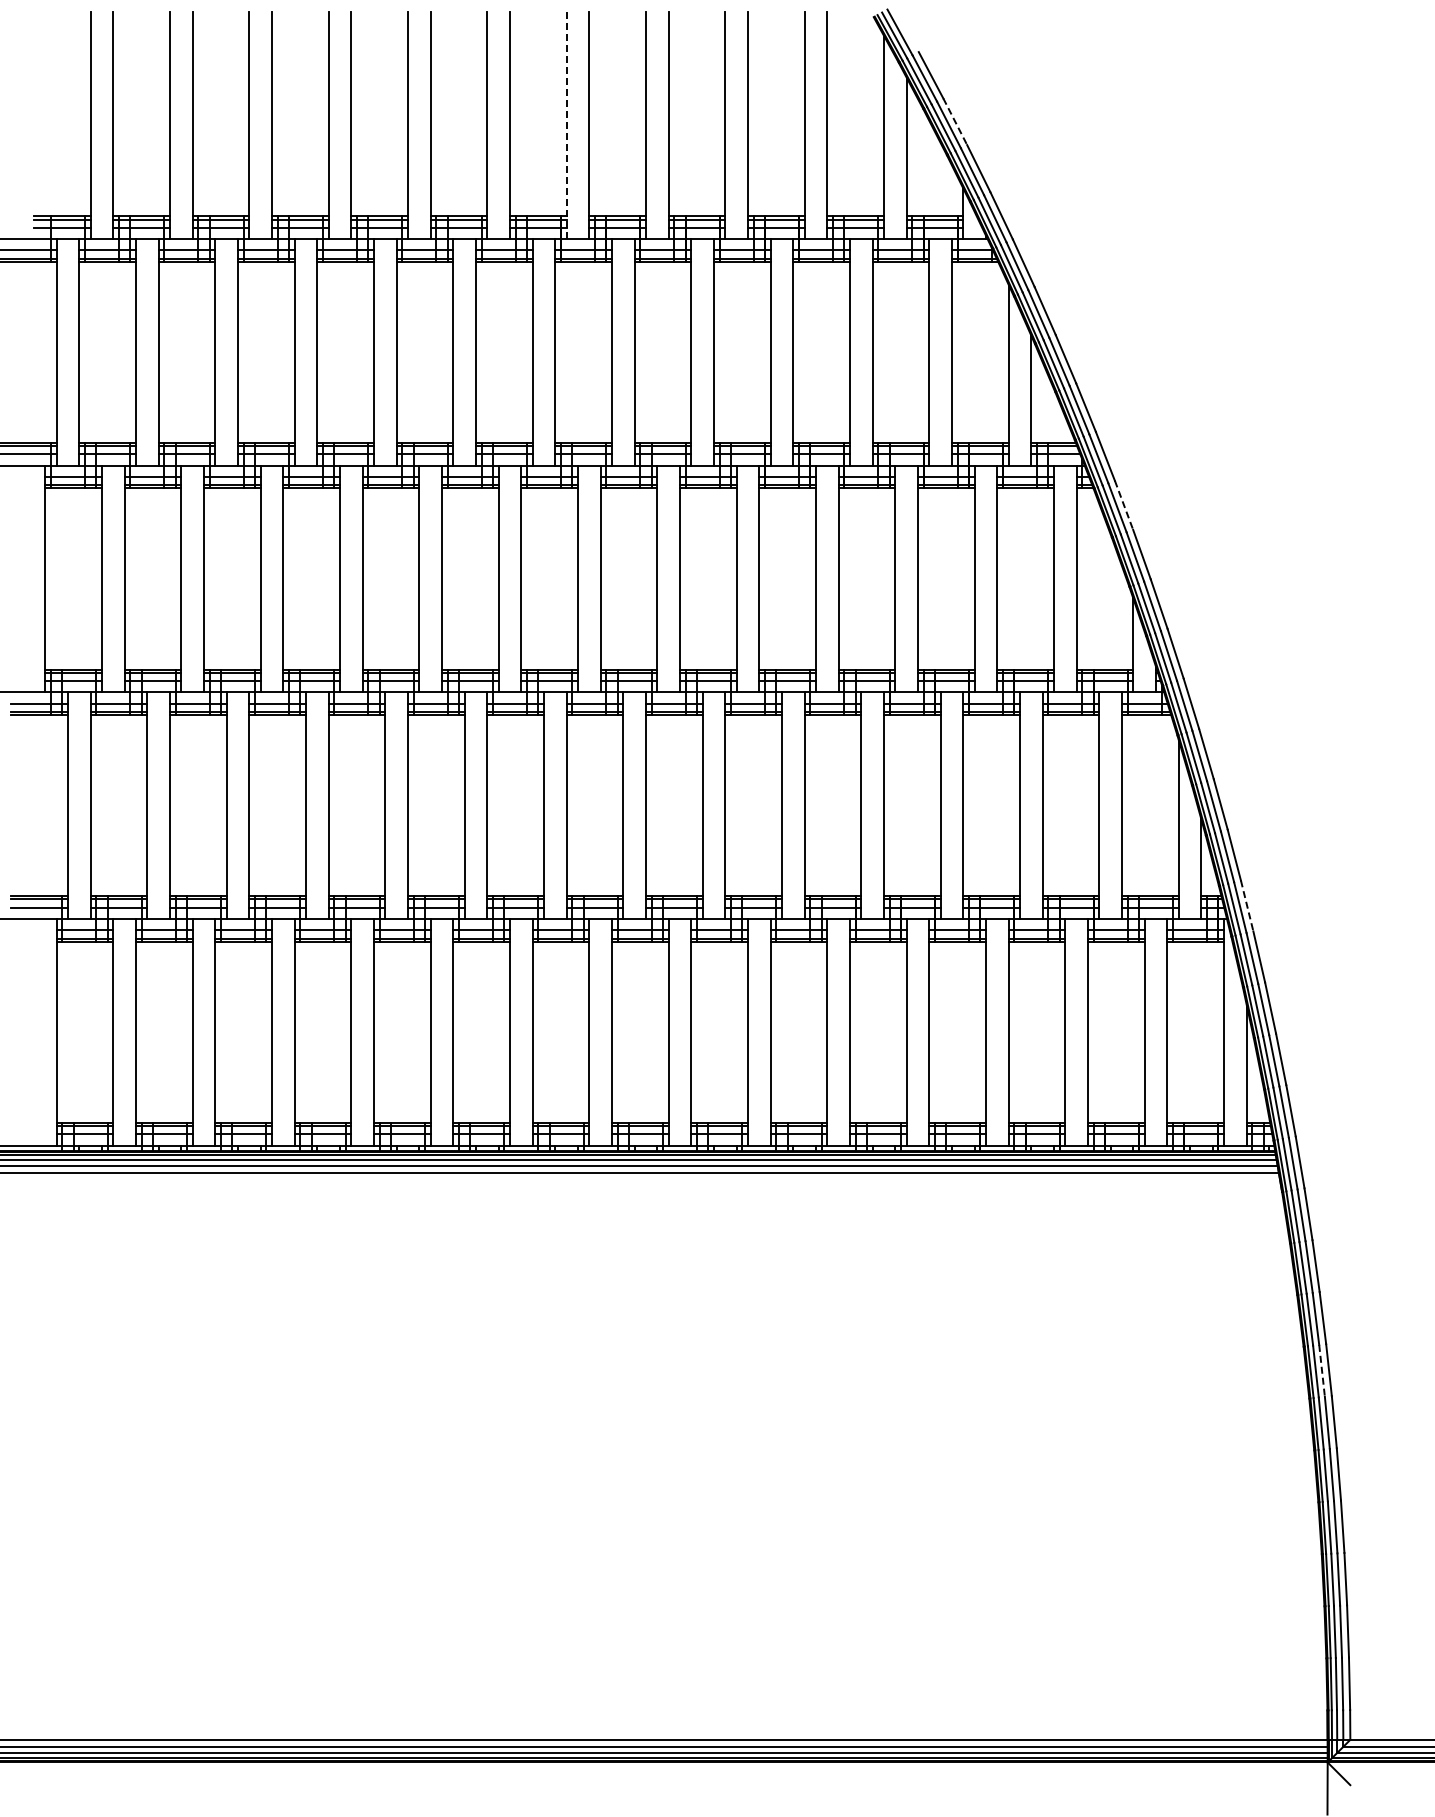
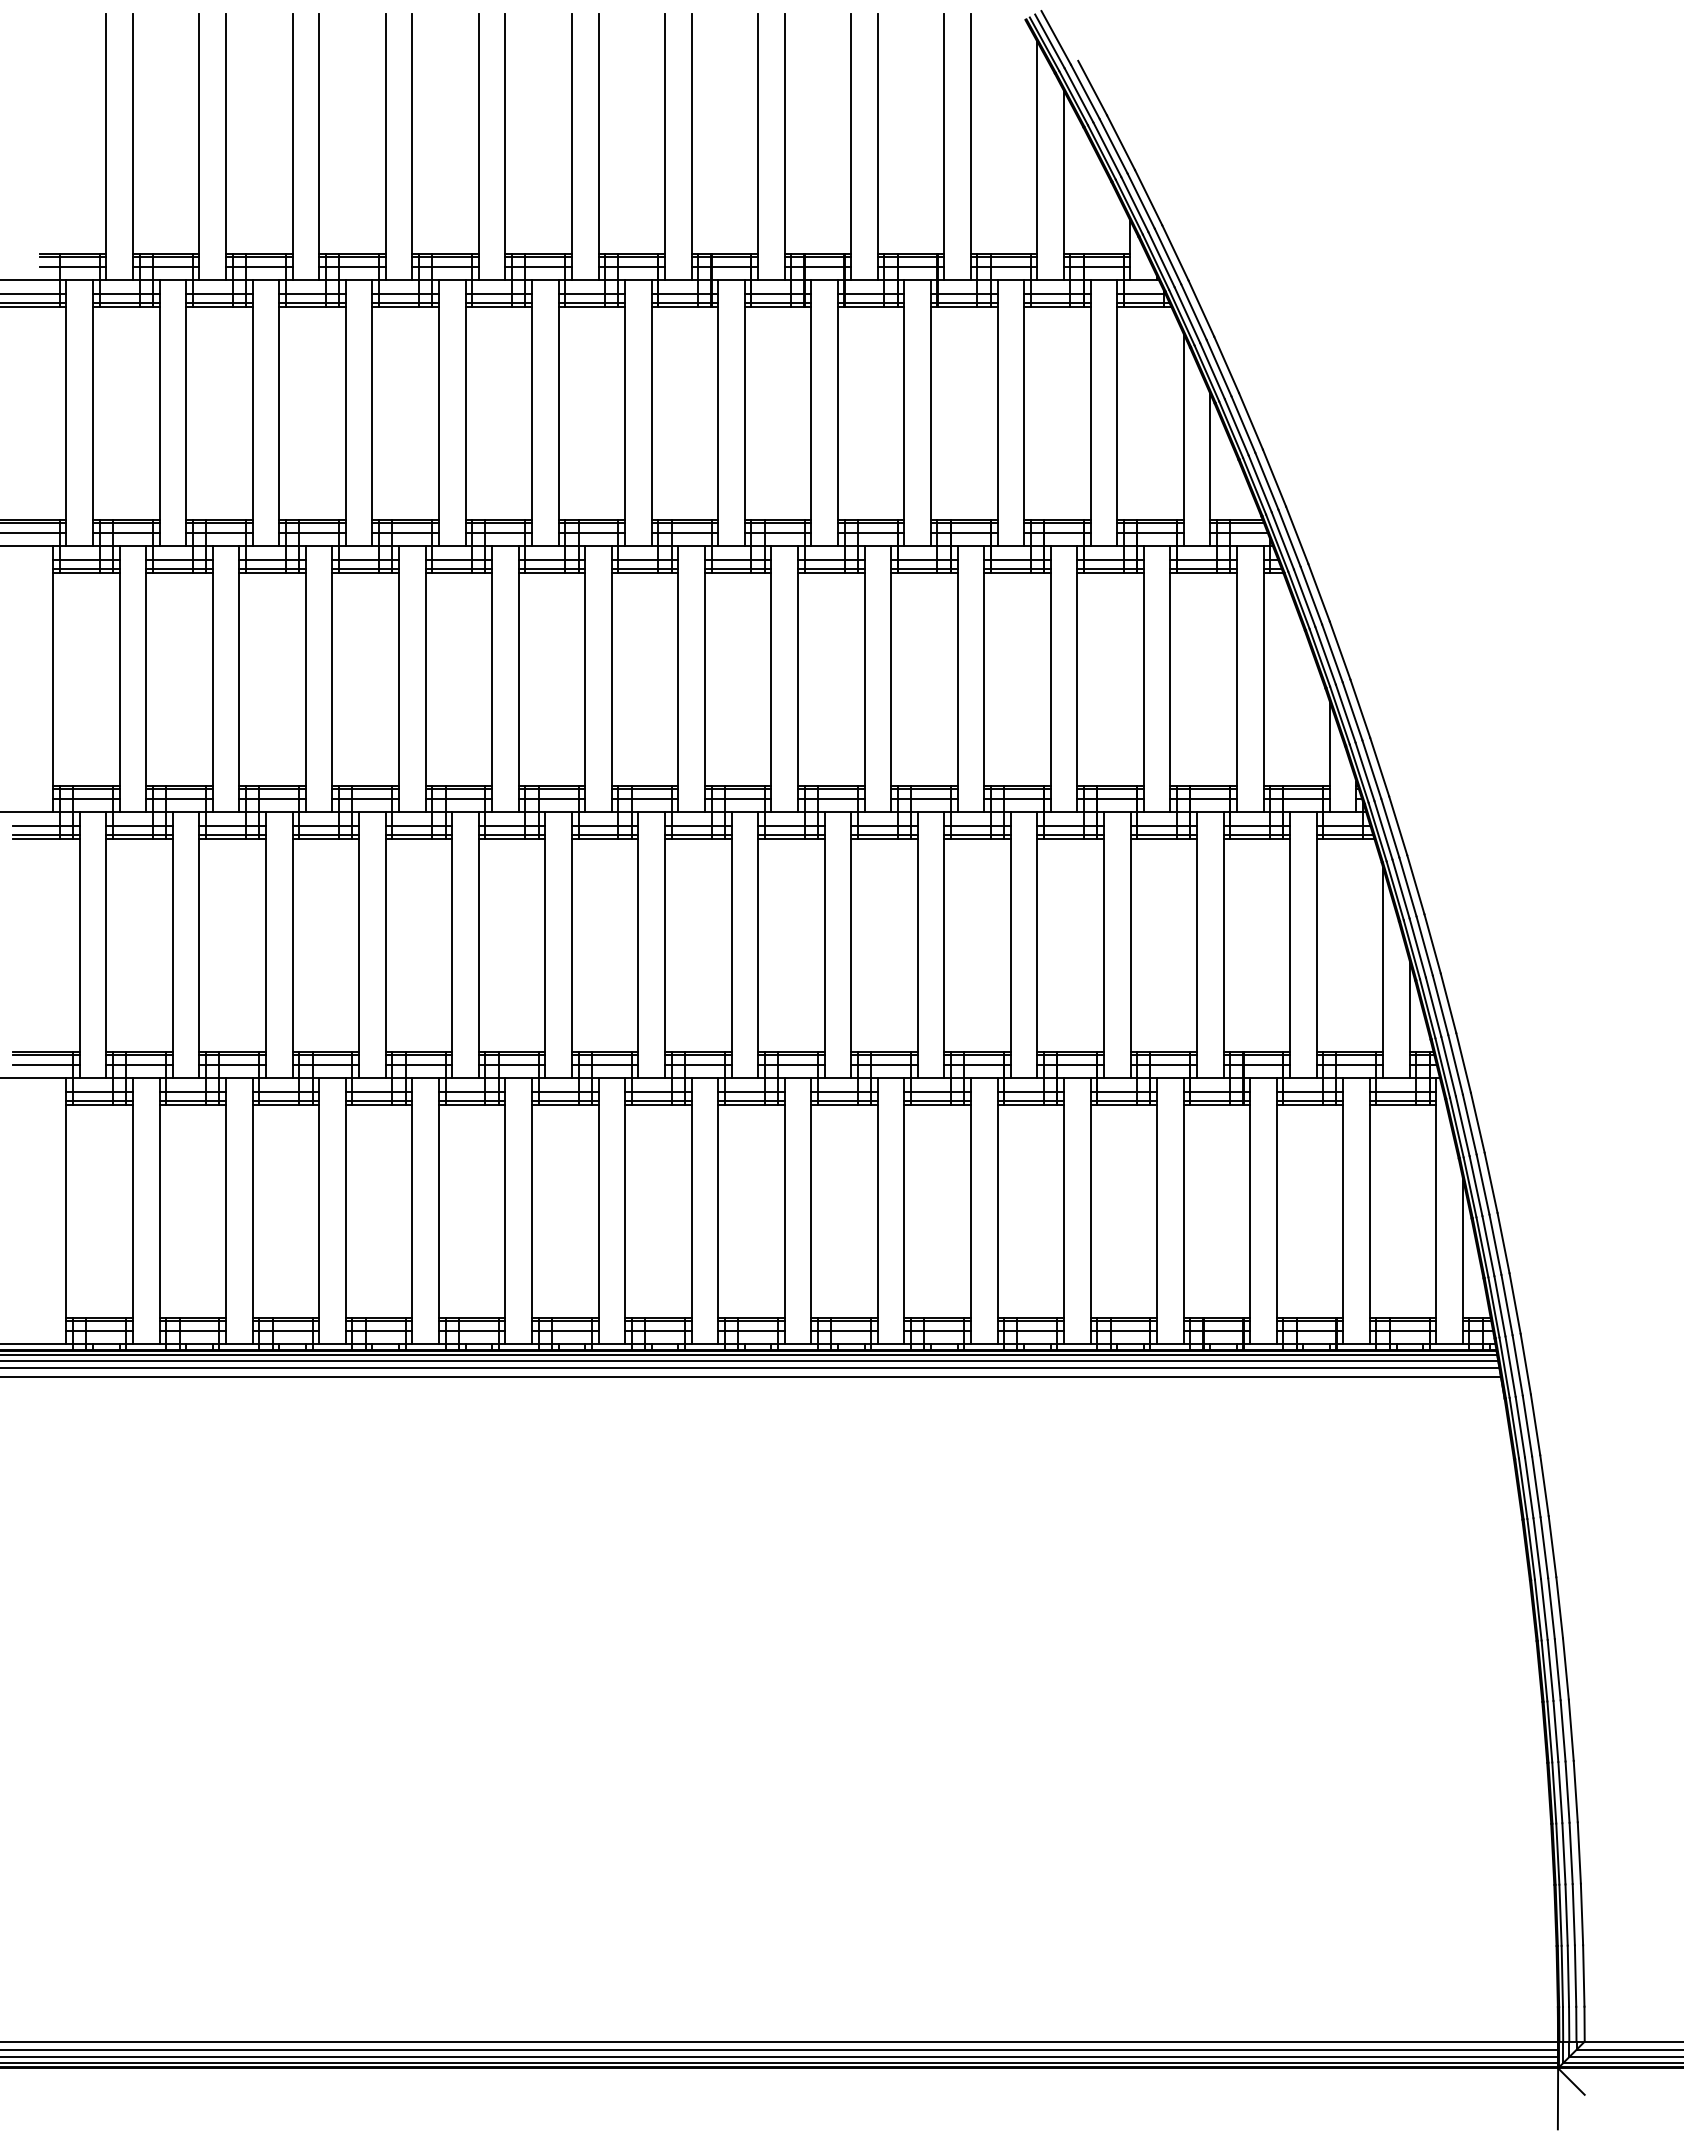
line: (955, 122) -> (1121, 143), dashed -> solid
line: (566, 126) -> (664, 148), dashed -> solid
line: (1124, 505) -> (1319, 593), dashed -> solid
line: (1247, 906) -> (1464, 1063), dashed -> solid
line: (1322, 1371) -> (1552, 1609), dashed -> solid

